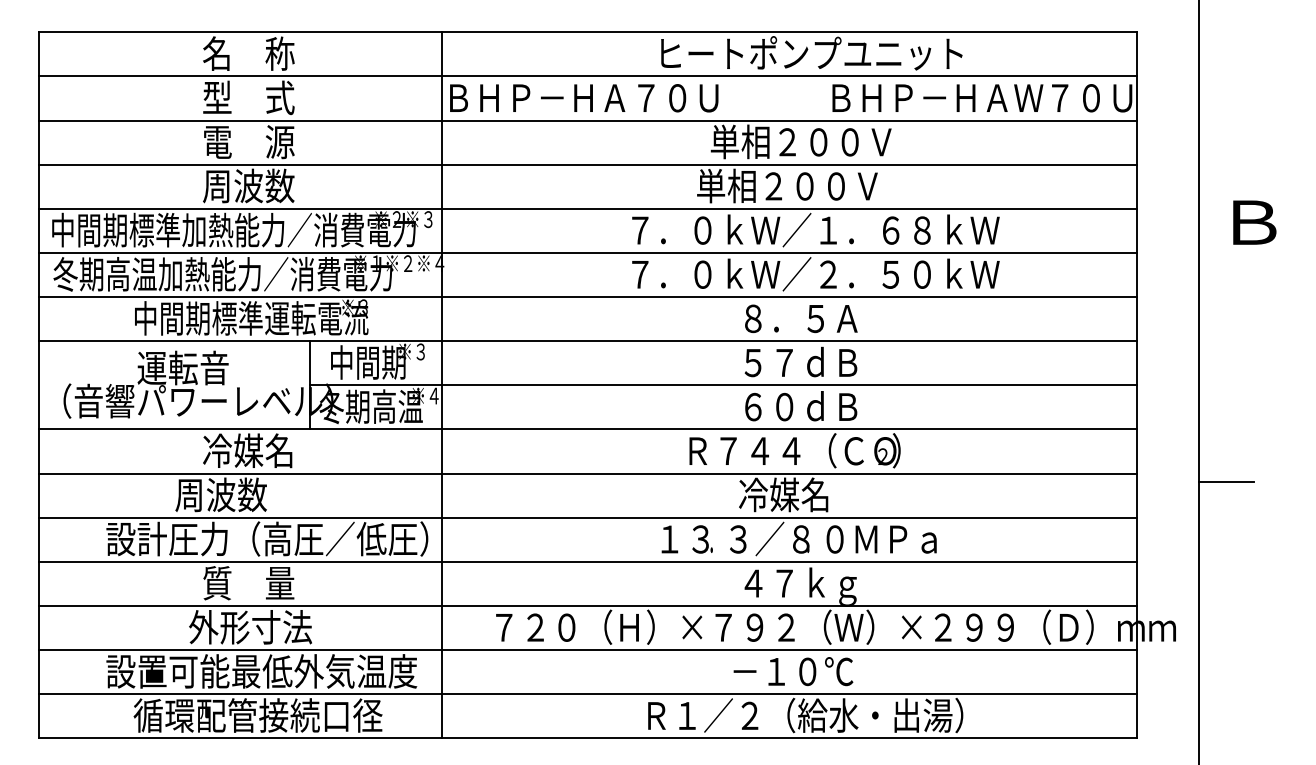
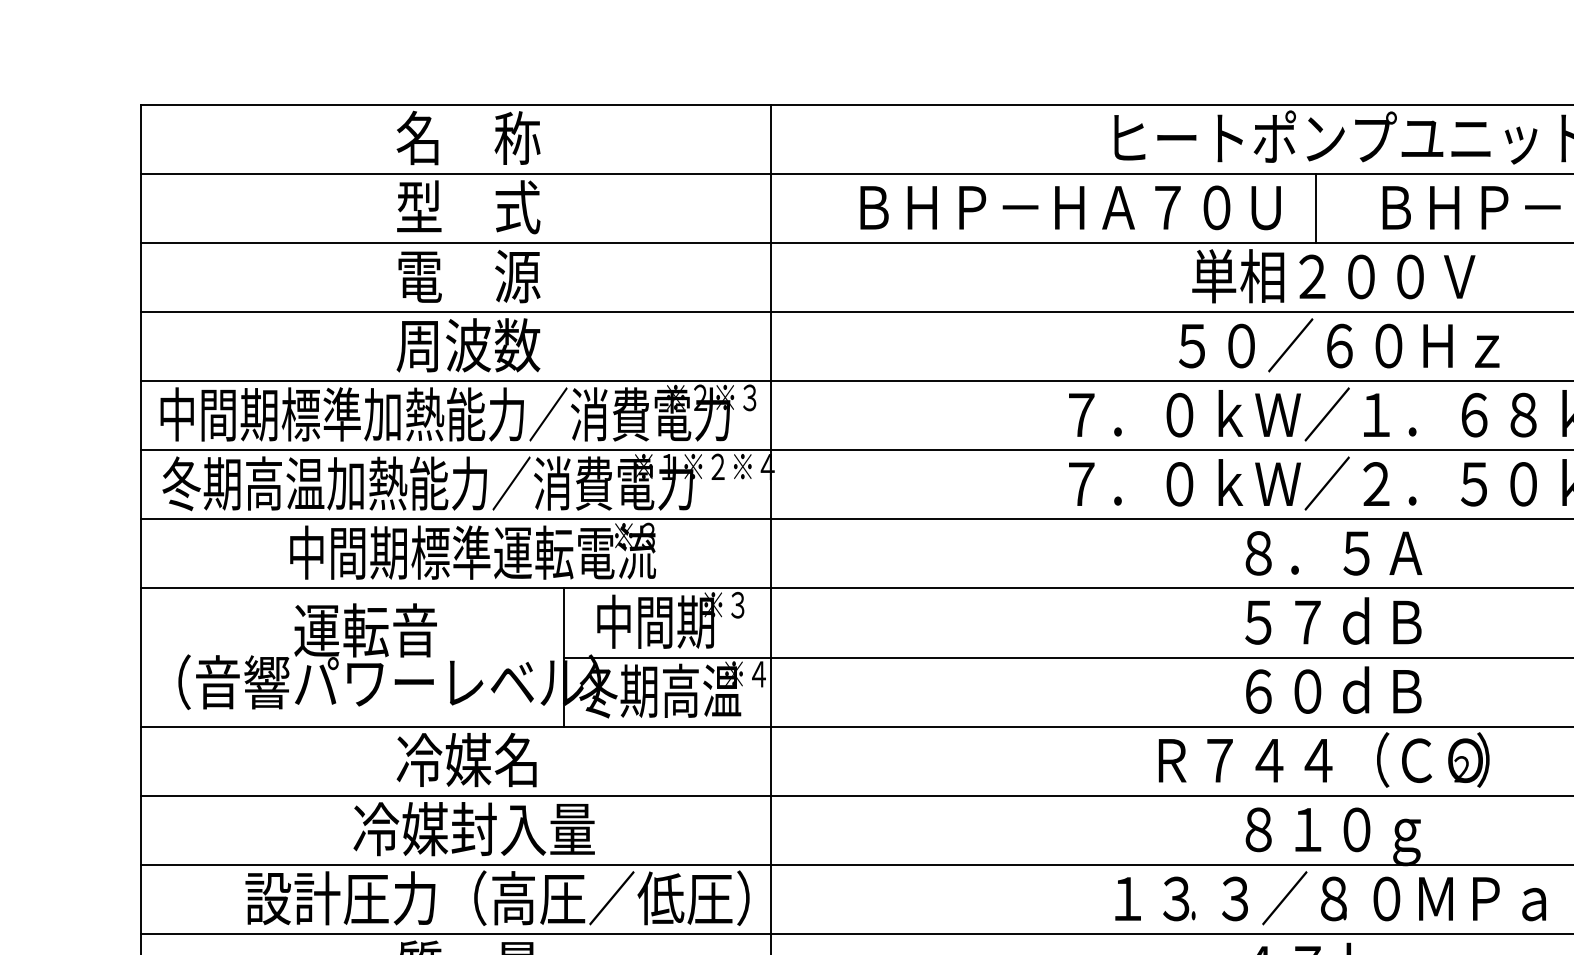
text: (584, 98) -> (1071, 208), moved
line: (789, 98) -> (1315, 208), added
text: (801, 185) -> (1334, 344), 単相２００Ｖ -> ５０／６０Ｈｚ
text: (252, 494) -> (474, 828), 周波数 -> 冷媒封入量
text: (797, 496) -> (1327, 831), 冷媒名 -> ８１０ｇ

